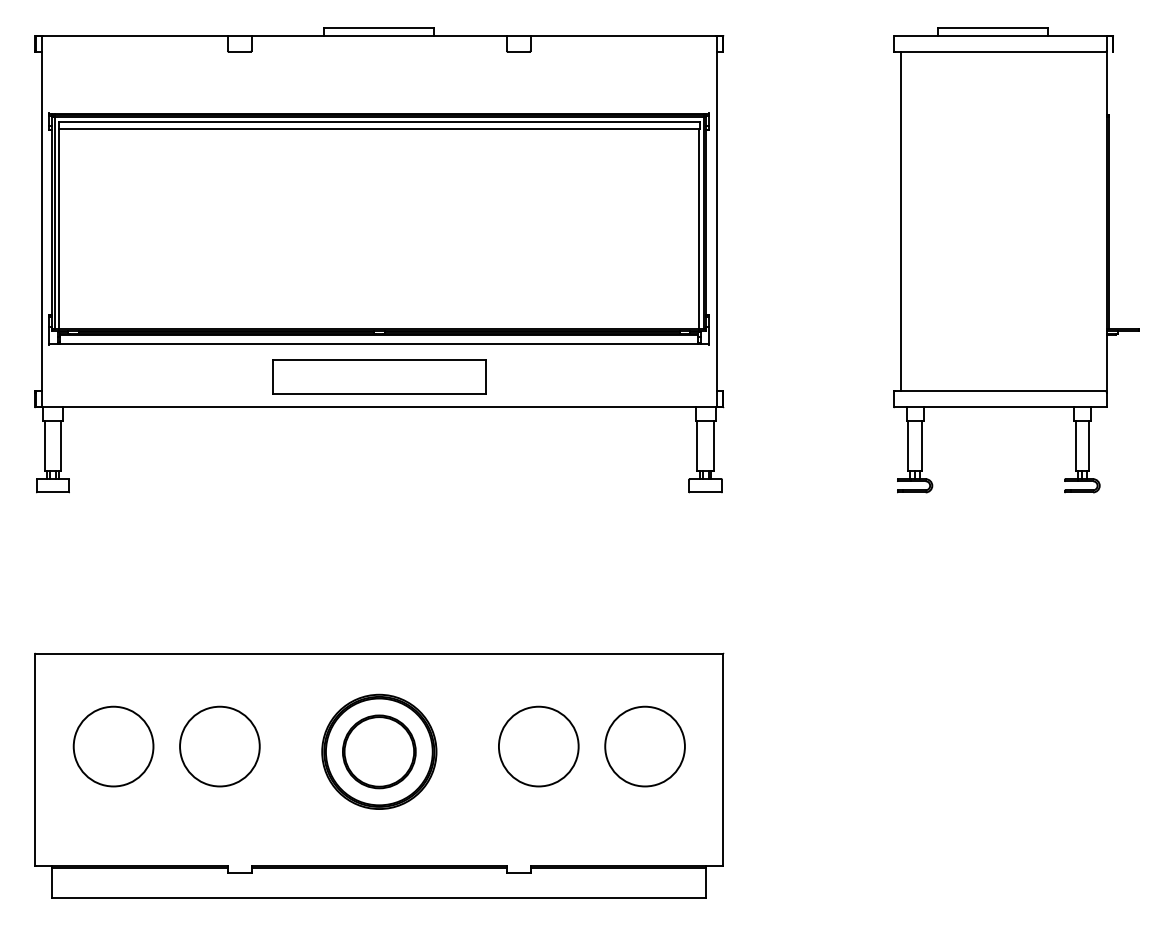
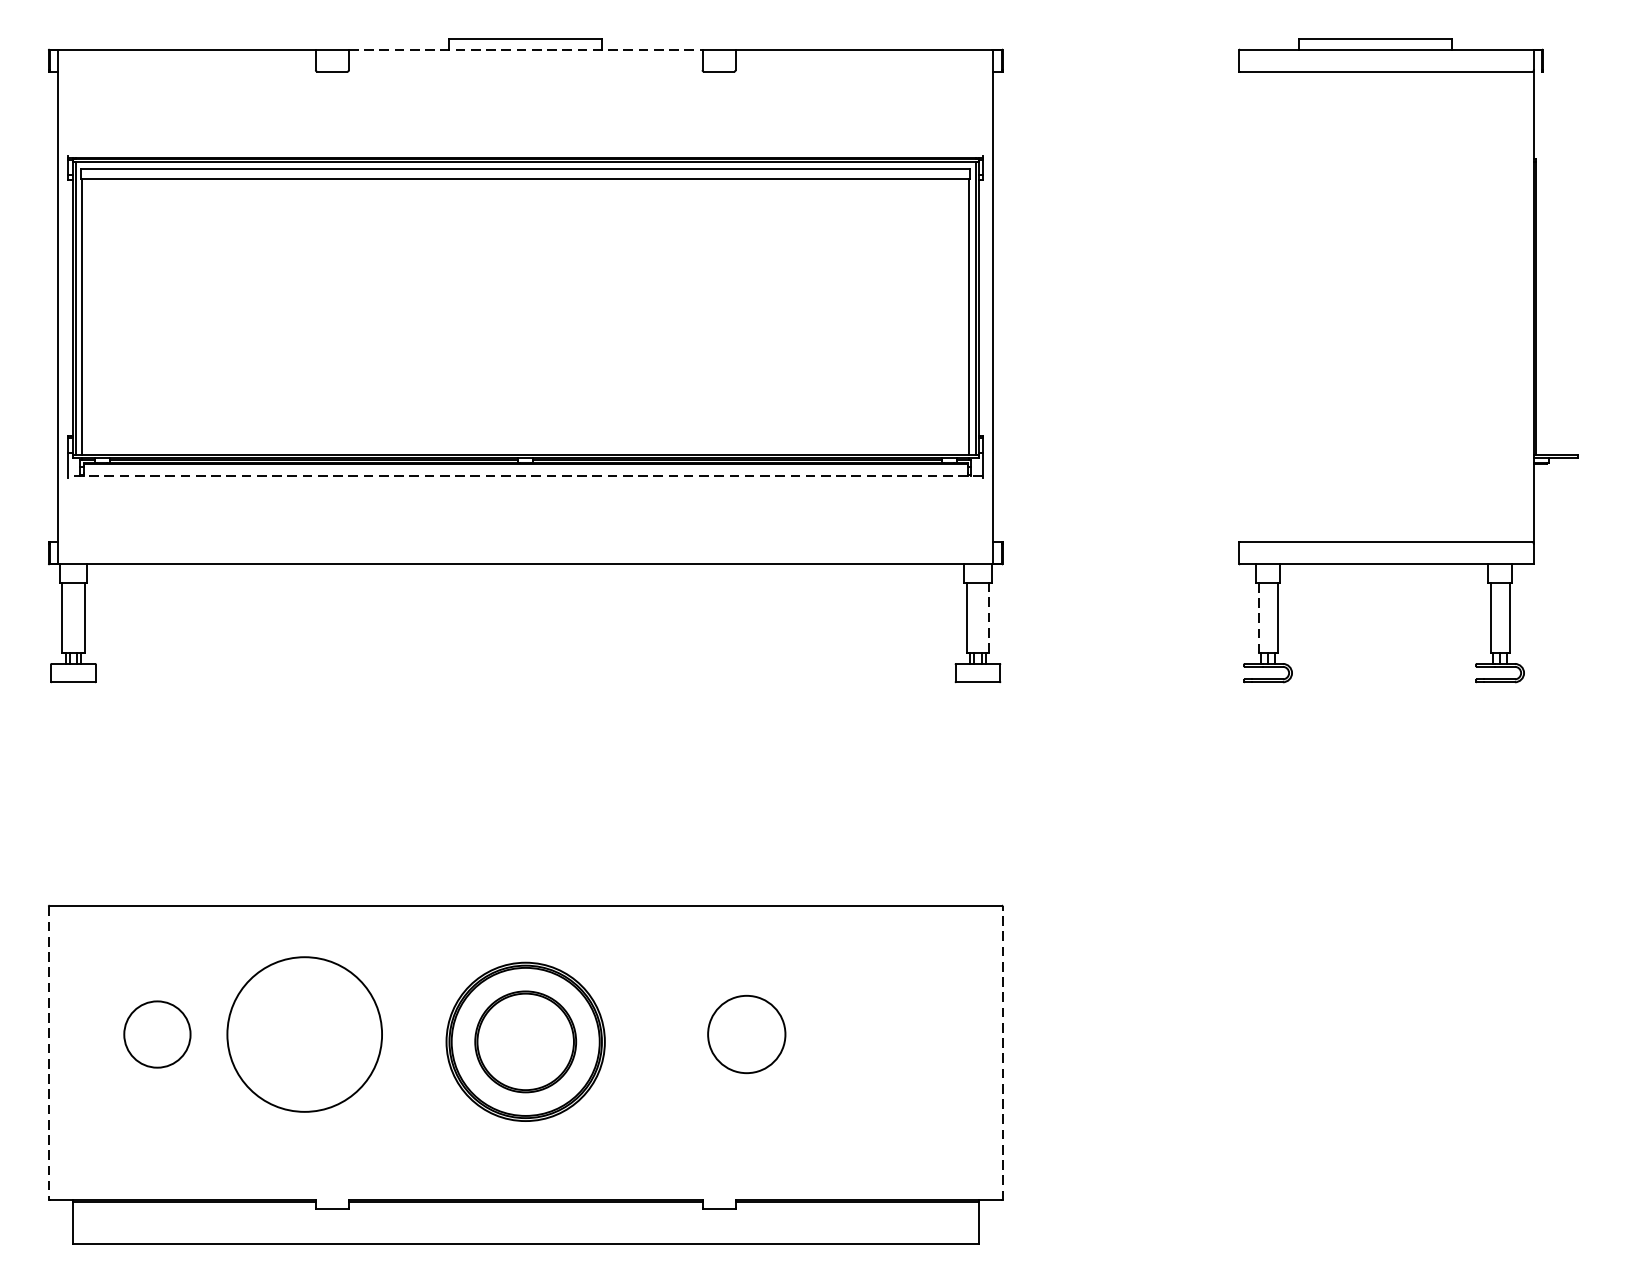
line: (379, 35) -> (525, 49), solid -> dashed
line: (901, 221) -> (1249, 306), removed
line: (378, 343) -> (524, 475), solid -> dashed
part: (379, 376) -> (525, 521), removed
line: (713, 445) -> (988, 617), solid -> dashed
line: (908, 446) -> (1259, 618), solid -> dashed
circle: (113, 746) -> (157, 1034), size x0.6
circle: (219, 746) -> (304, 1034), size x1.4
circle: (538, 746) -> (746, 1034), size x0.7
circle: (644, 746) -> (893, 1034), removed
line: (723, 759) -> (1002, 1052), solid -> dashed
line: (35, 760) -> (49, 1053), solid -> dashed

